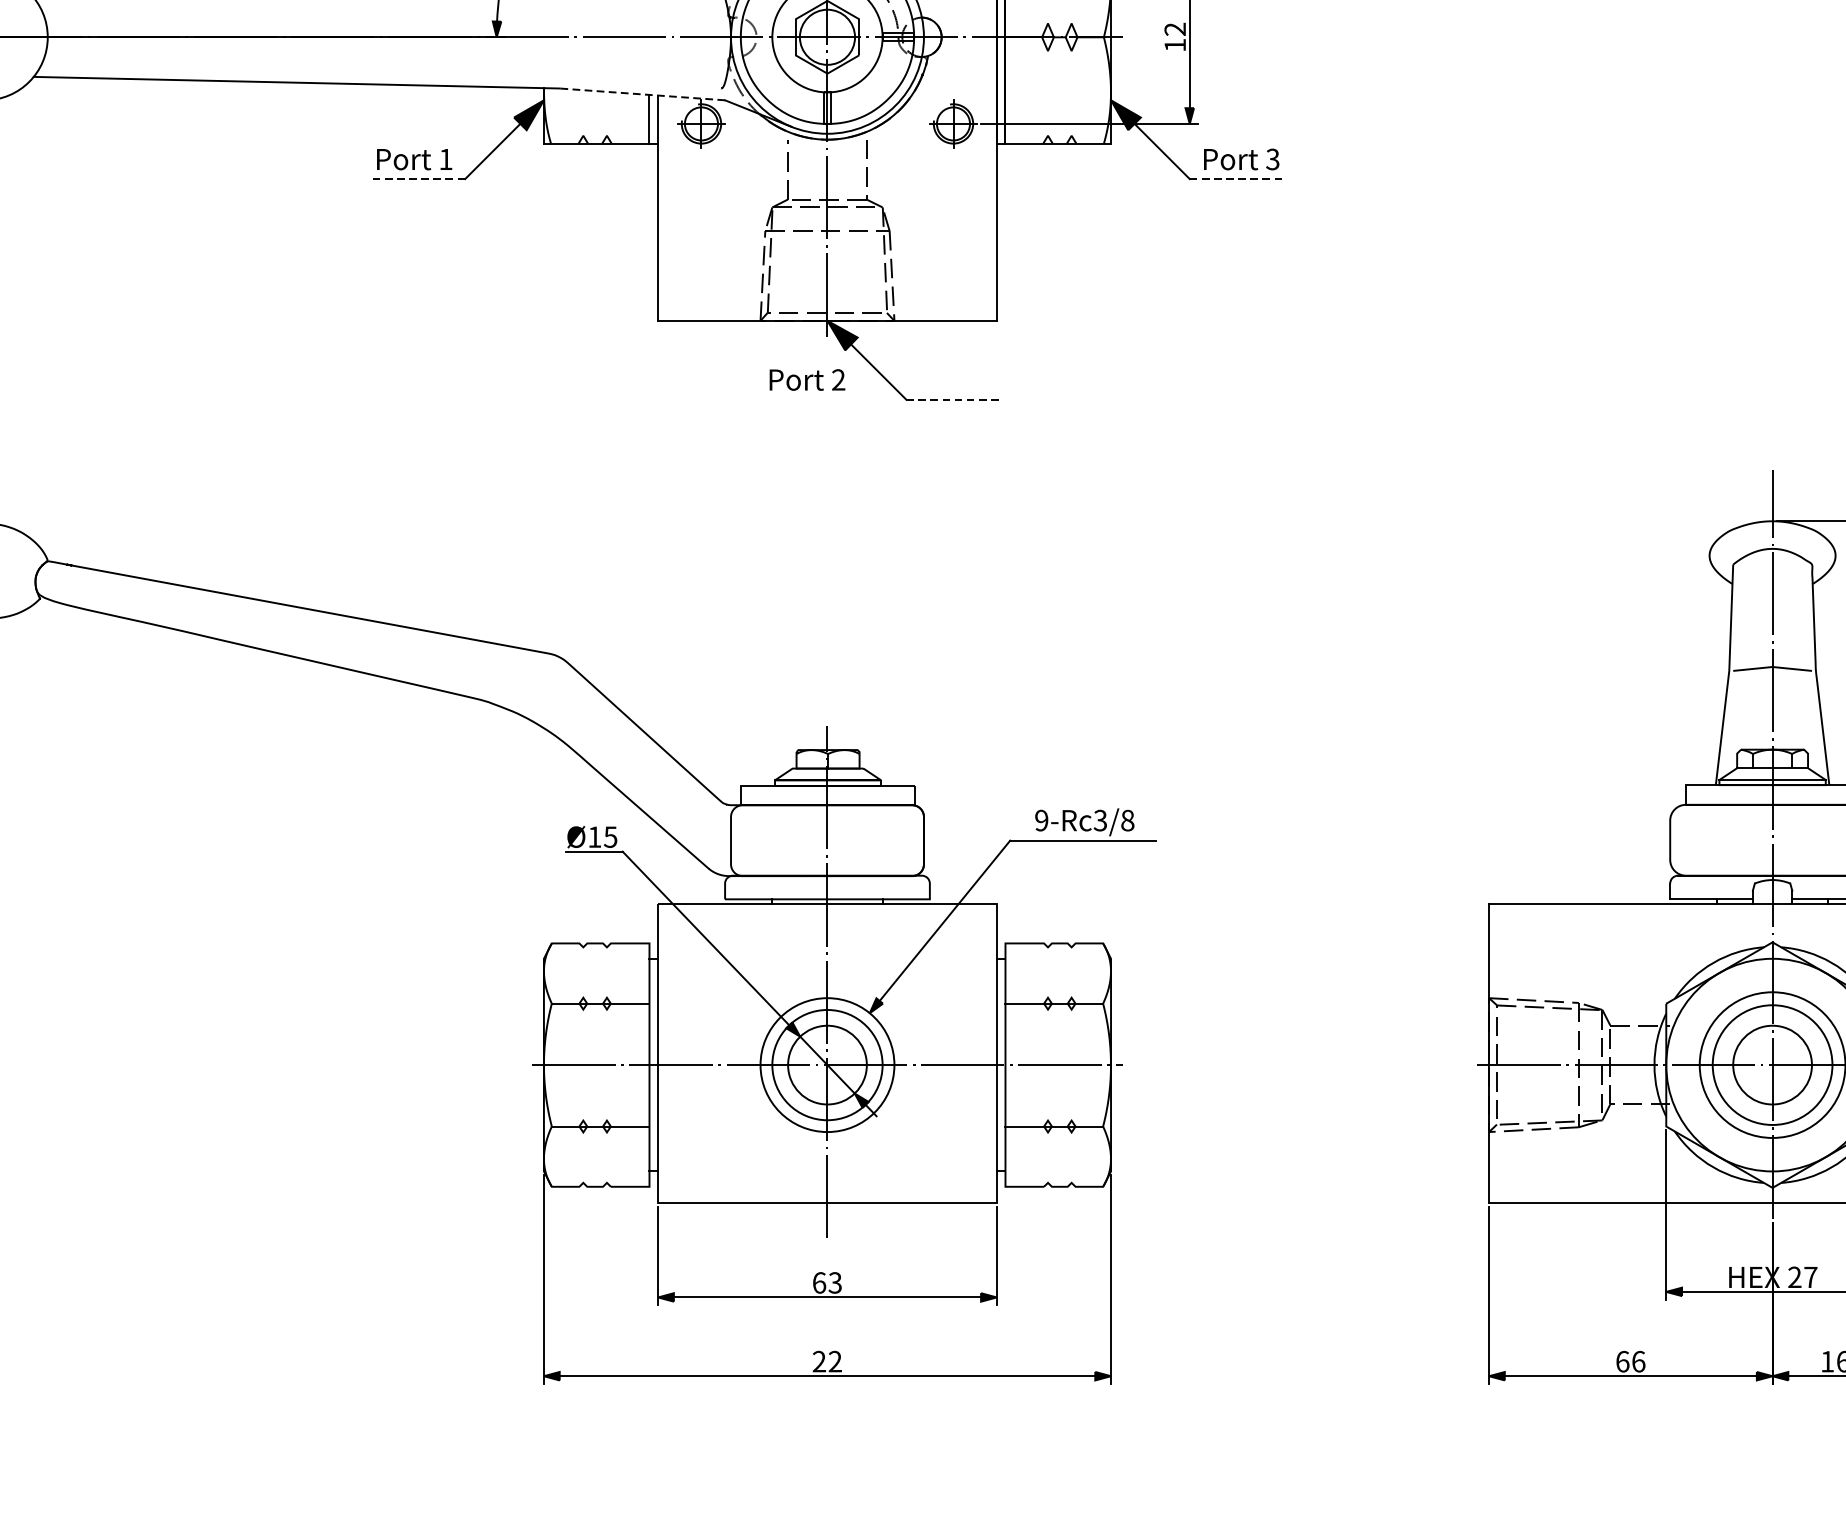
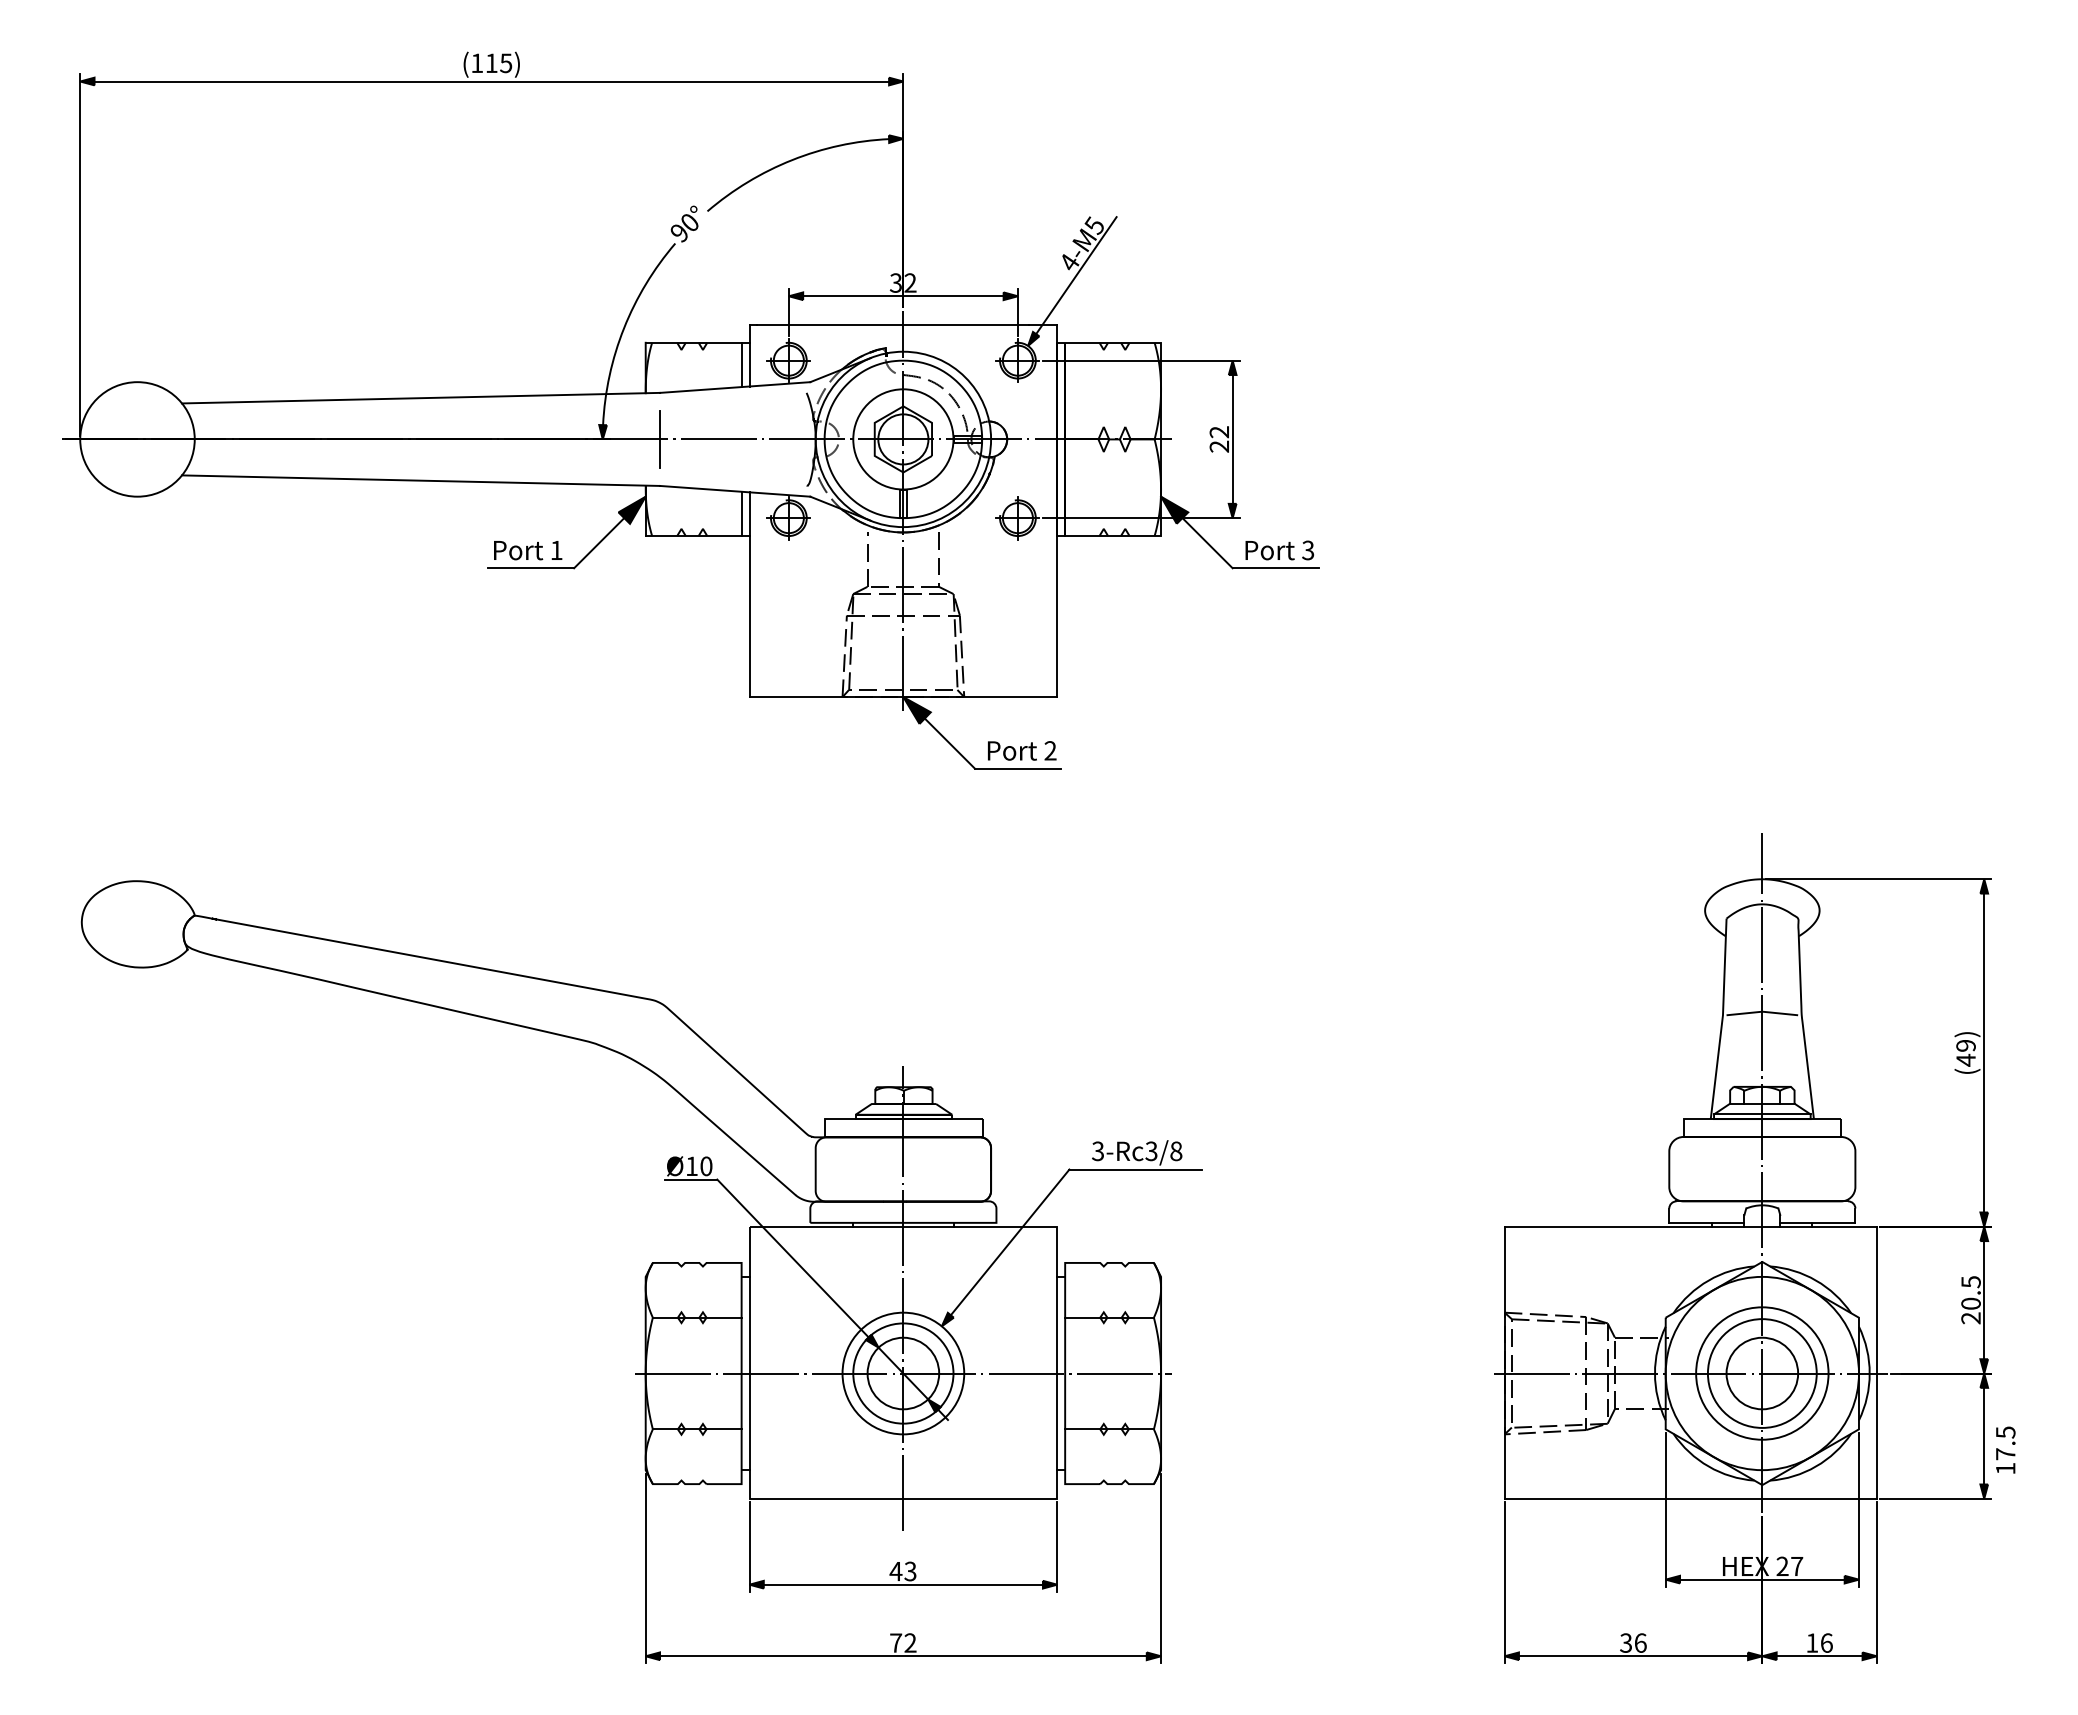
line: (560, 37) -> (660, 439), added
text: (1174, 45) -> (1218, 446), 12 -> 22
line: (641, 94) -> (734, 491), dashed -> solid
line: (418, 179) -> (531, 568), dashed -> solid
line: (1236, 179) -> (1275, 568), dashed -> solid
text: (807, 379) -> (1022, 750), moved
line: (953, 399) -> (1017, 768), dashed -> solid
text: (1041, 820) -> (1097, 1151), 9-Rc3/8 -> 3-Rc3/8
text: (610, 837) -> (706, 1166), Ø15 -> Ø10
text: (818, 1282) -> (895, 1571), 63 -> 43
text: (819, 1361) -> (896, 1642), 22 -> 72
text: (1623, 1361) -> (1626, 1642), 66 -> 36

